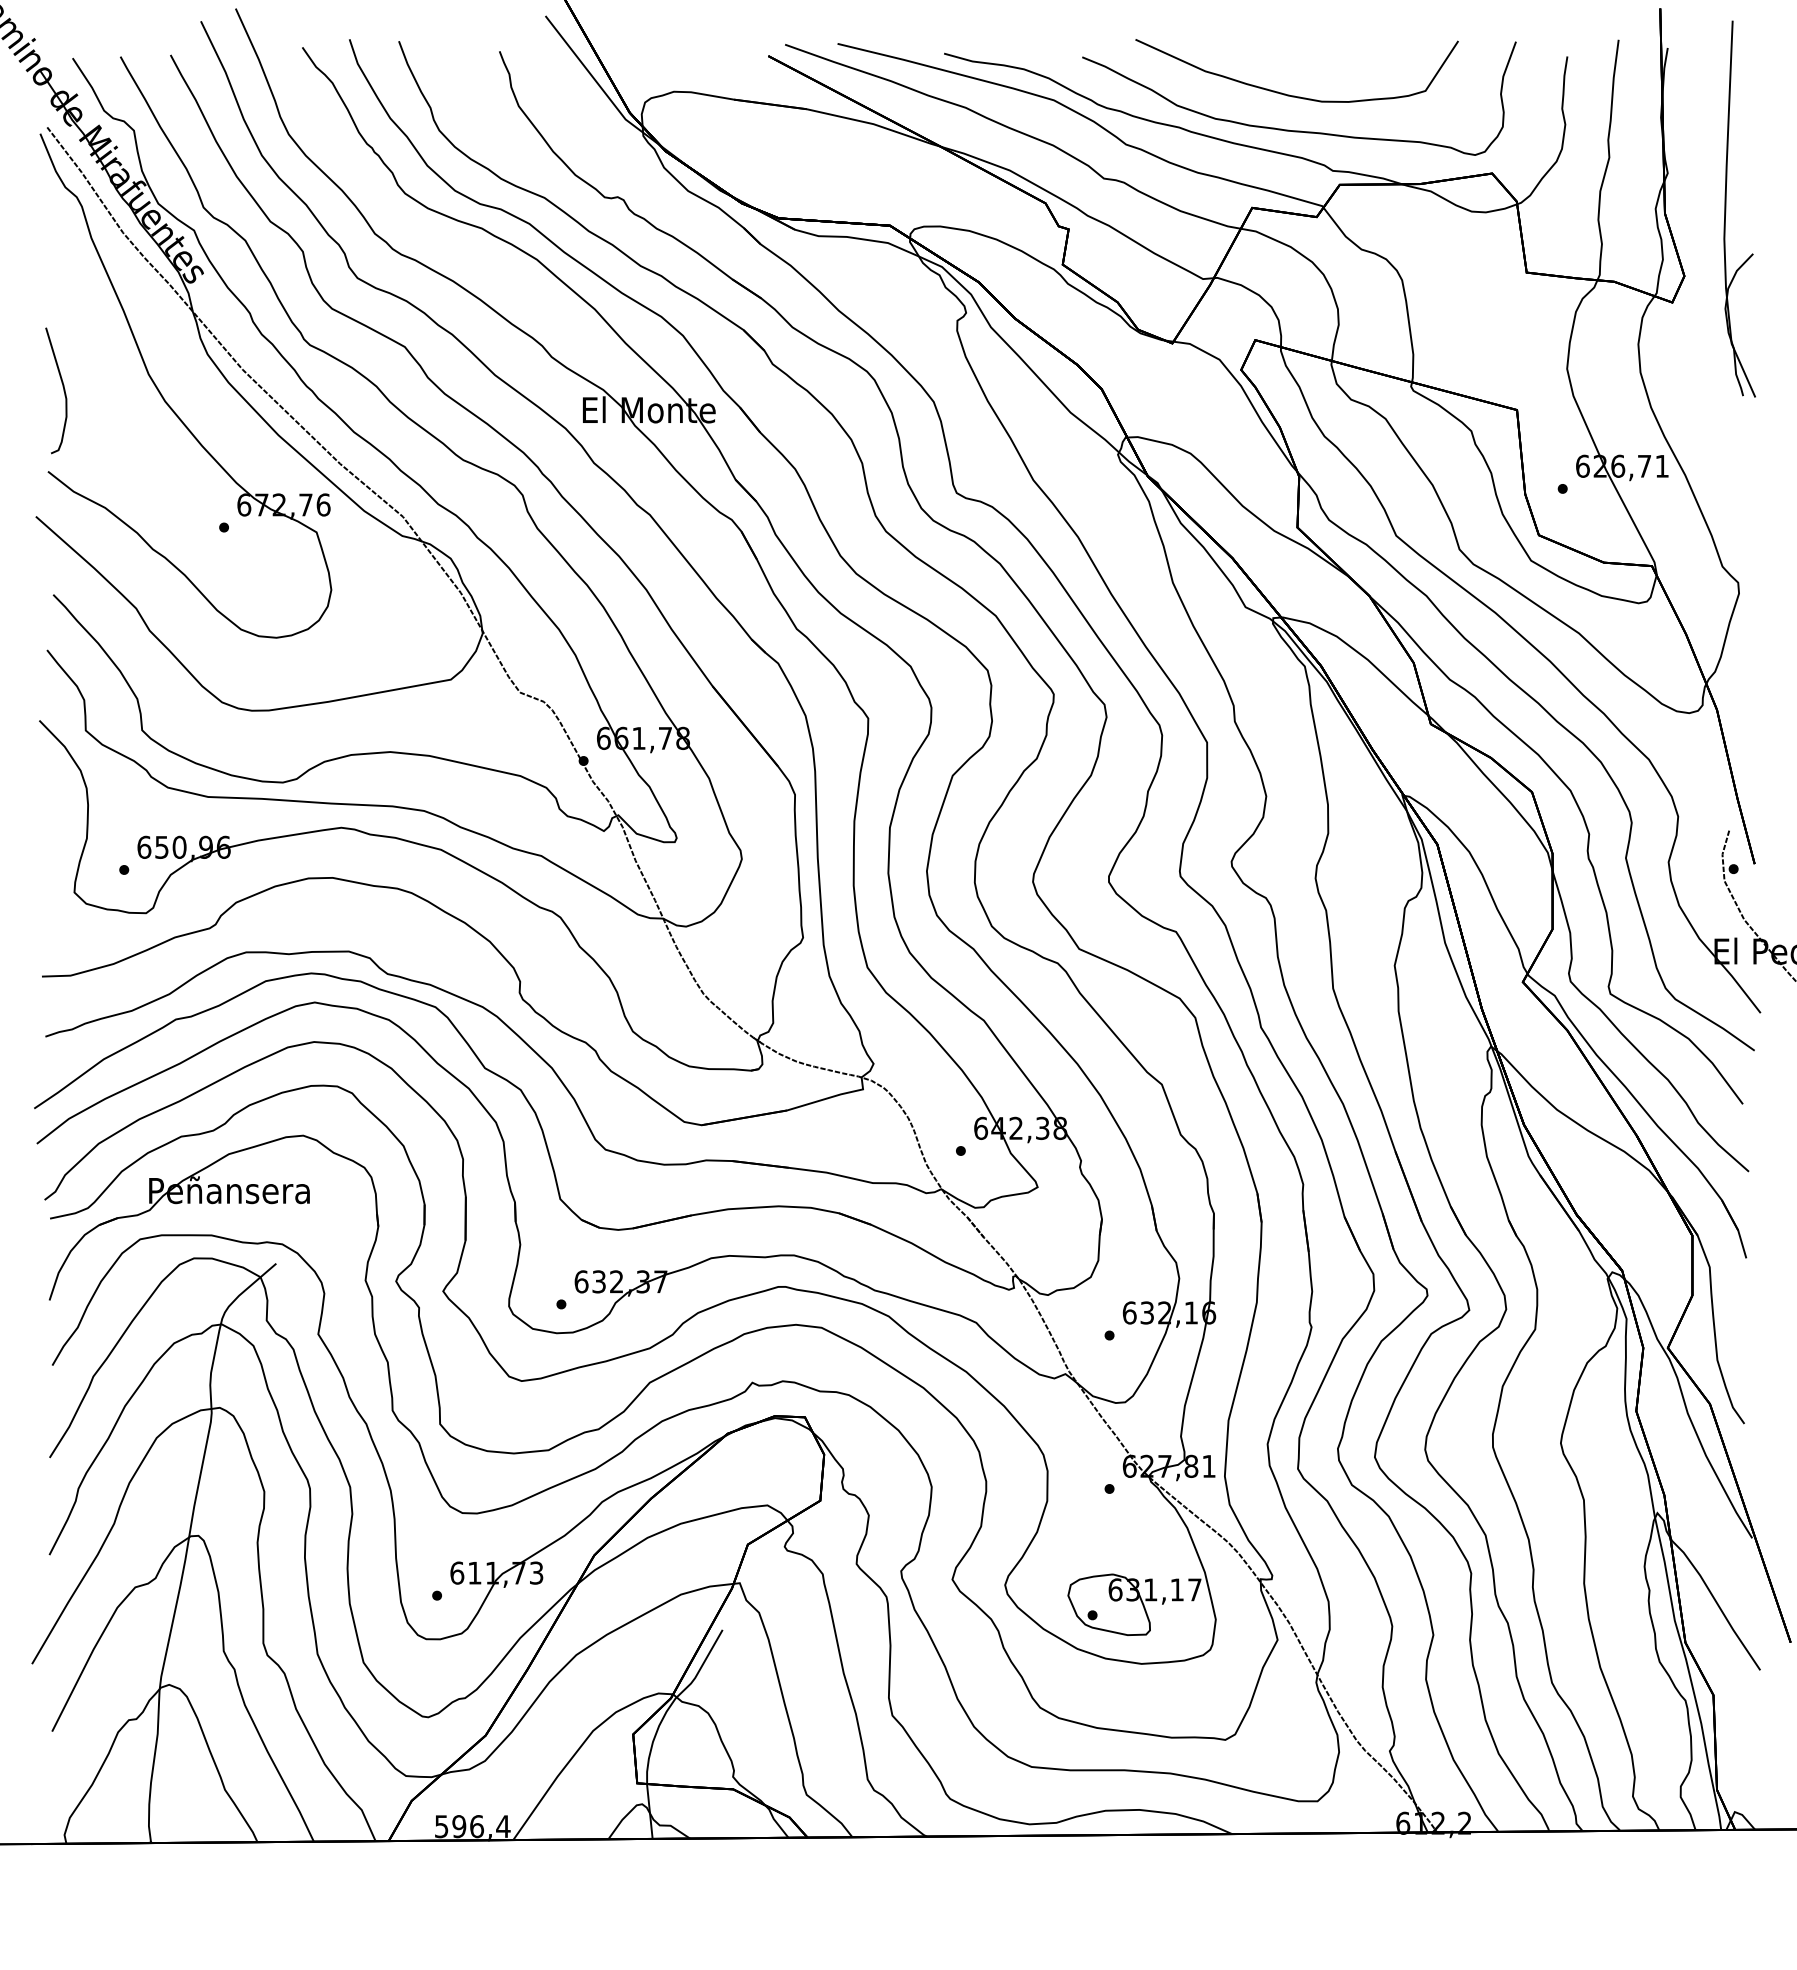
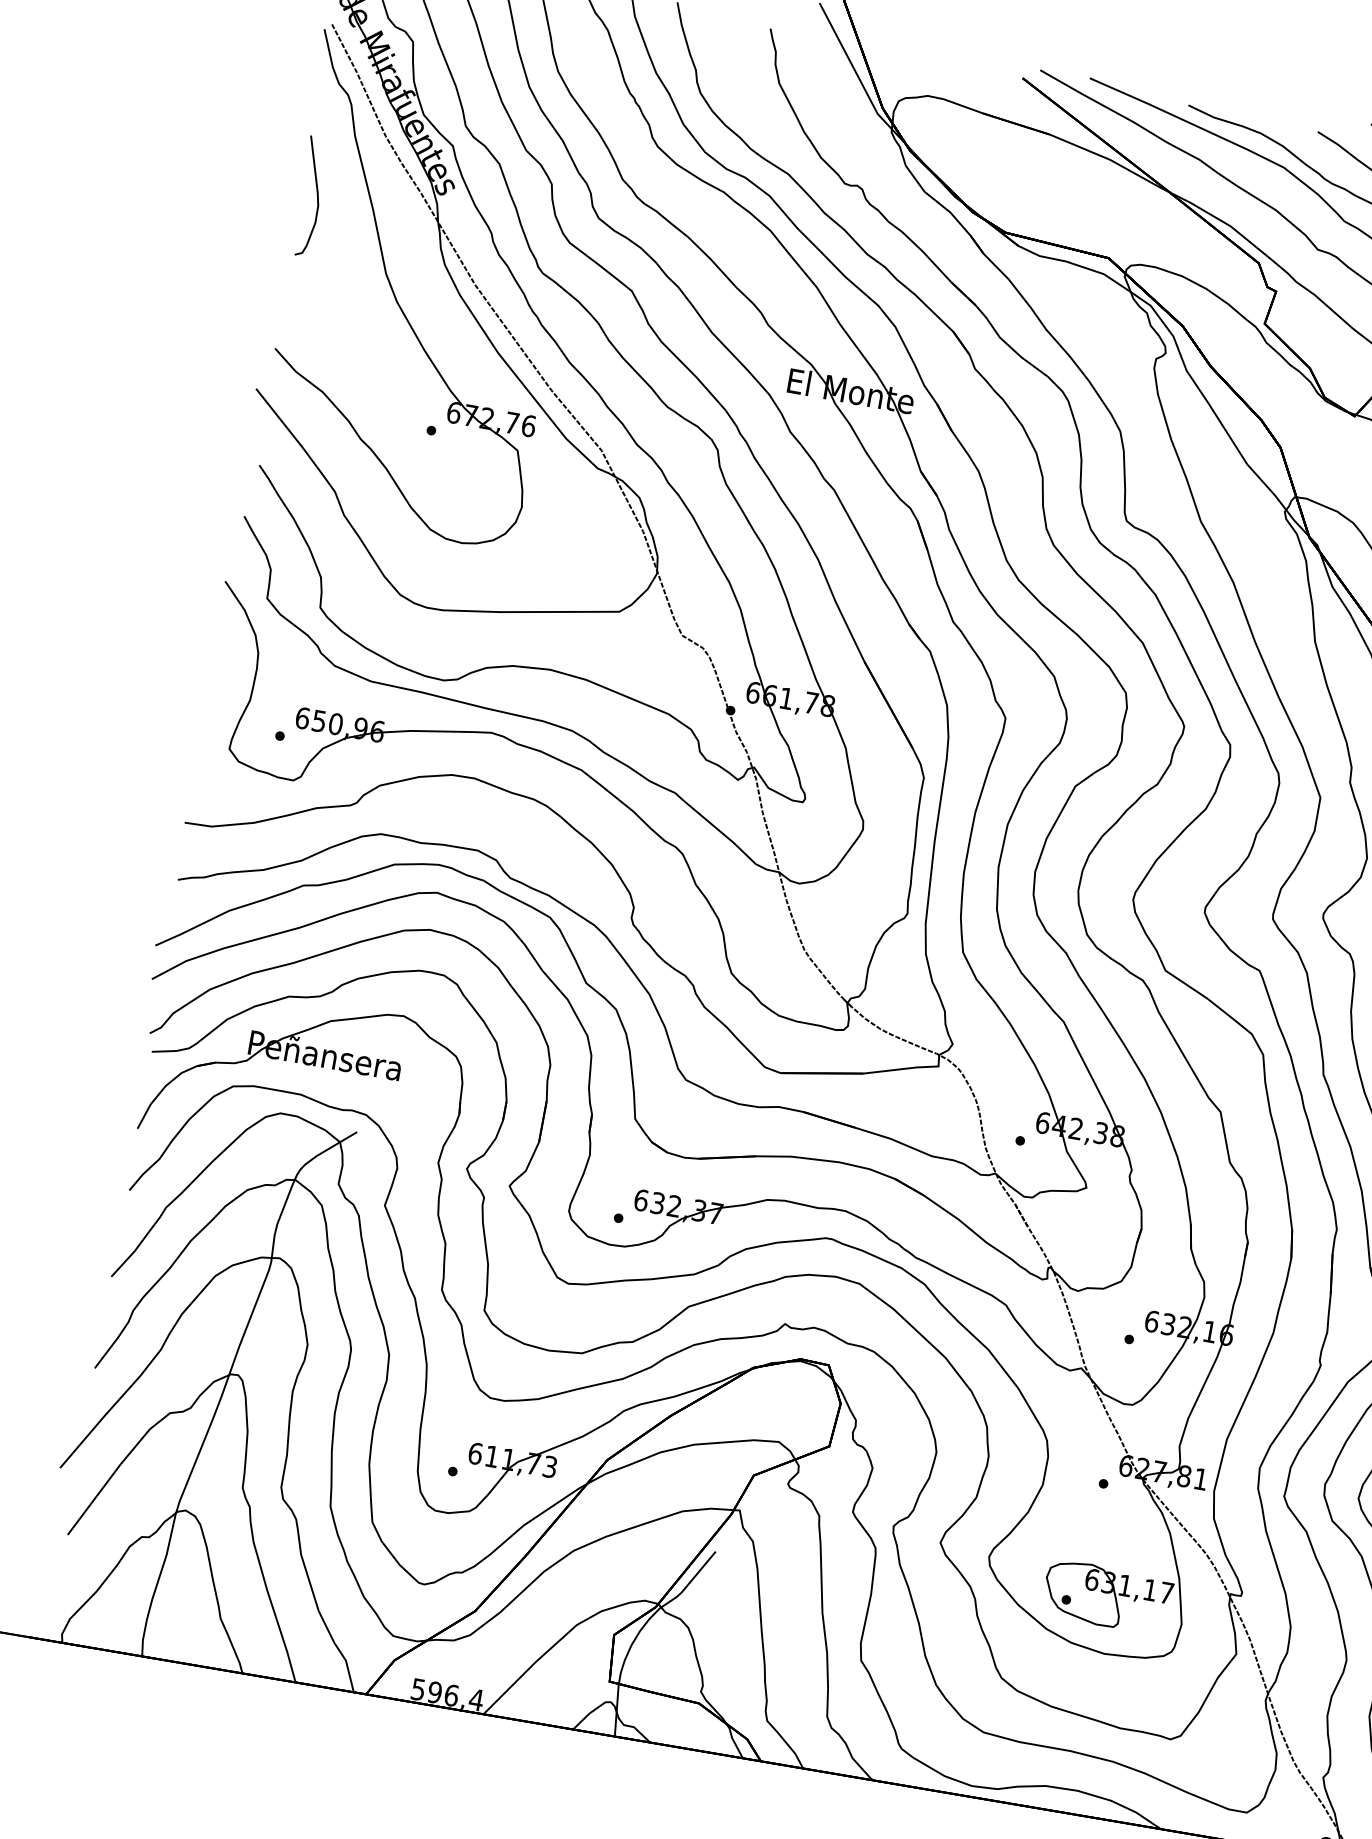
curve: (63, 390) -> (316, 197), moved

